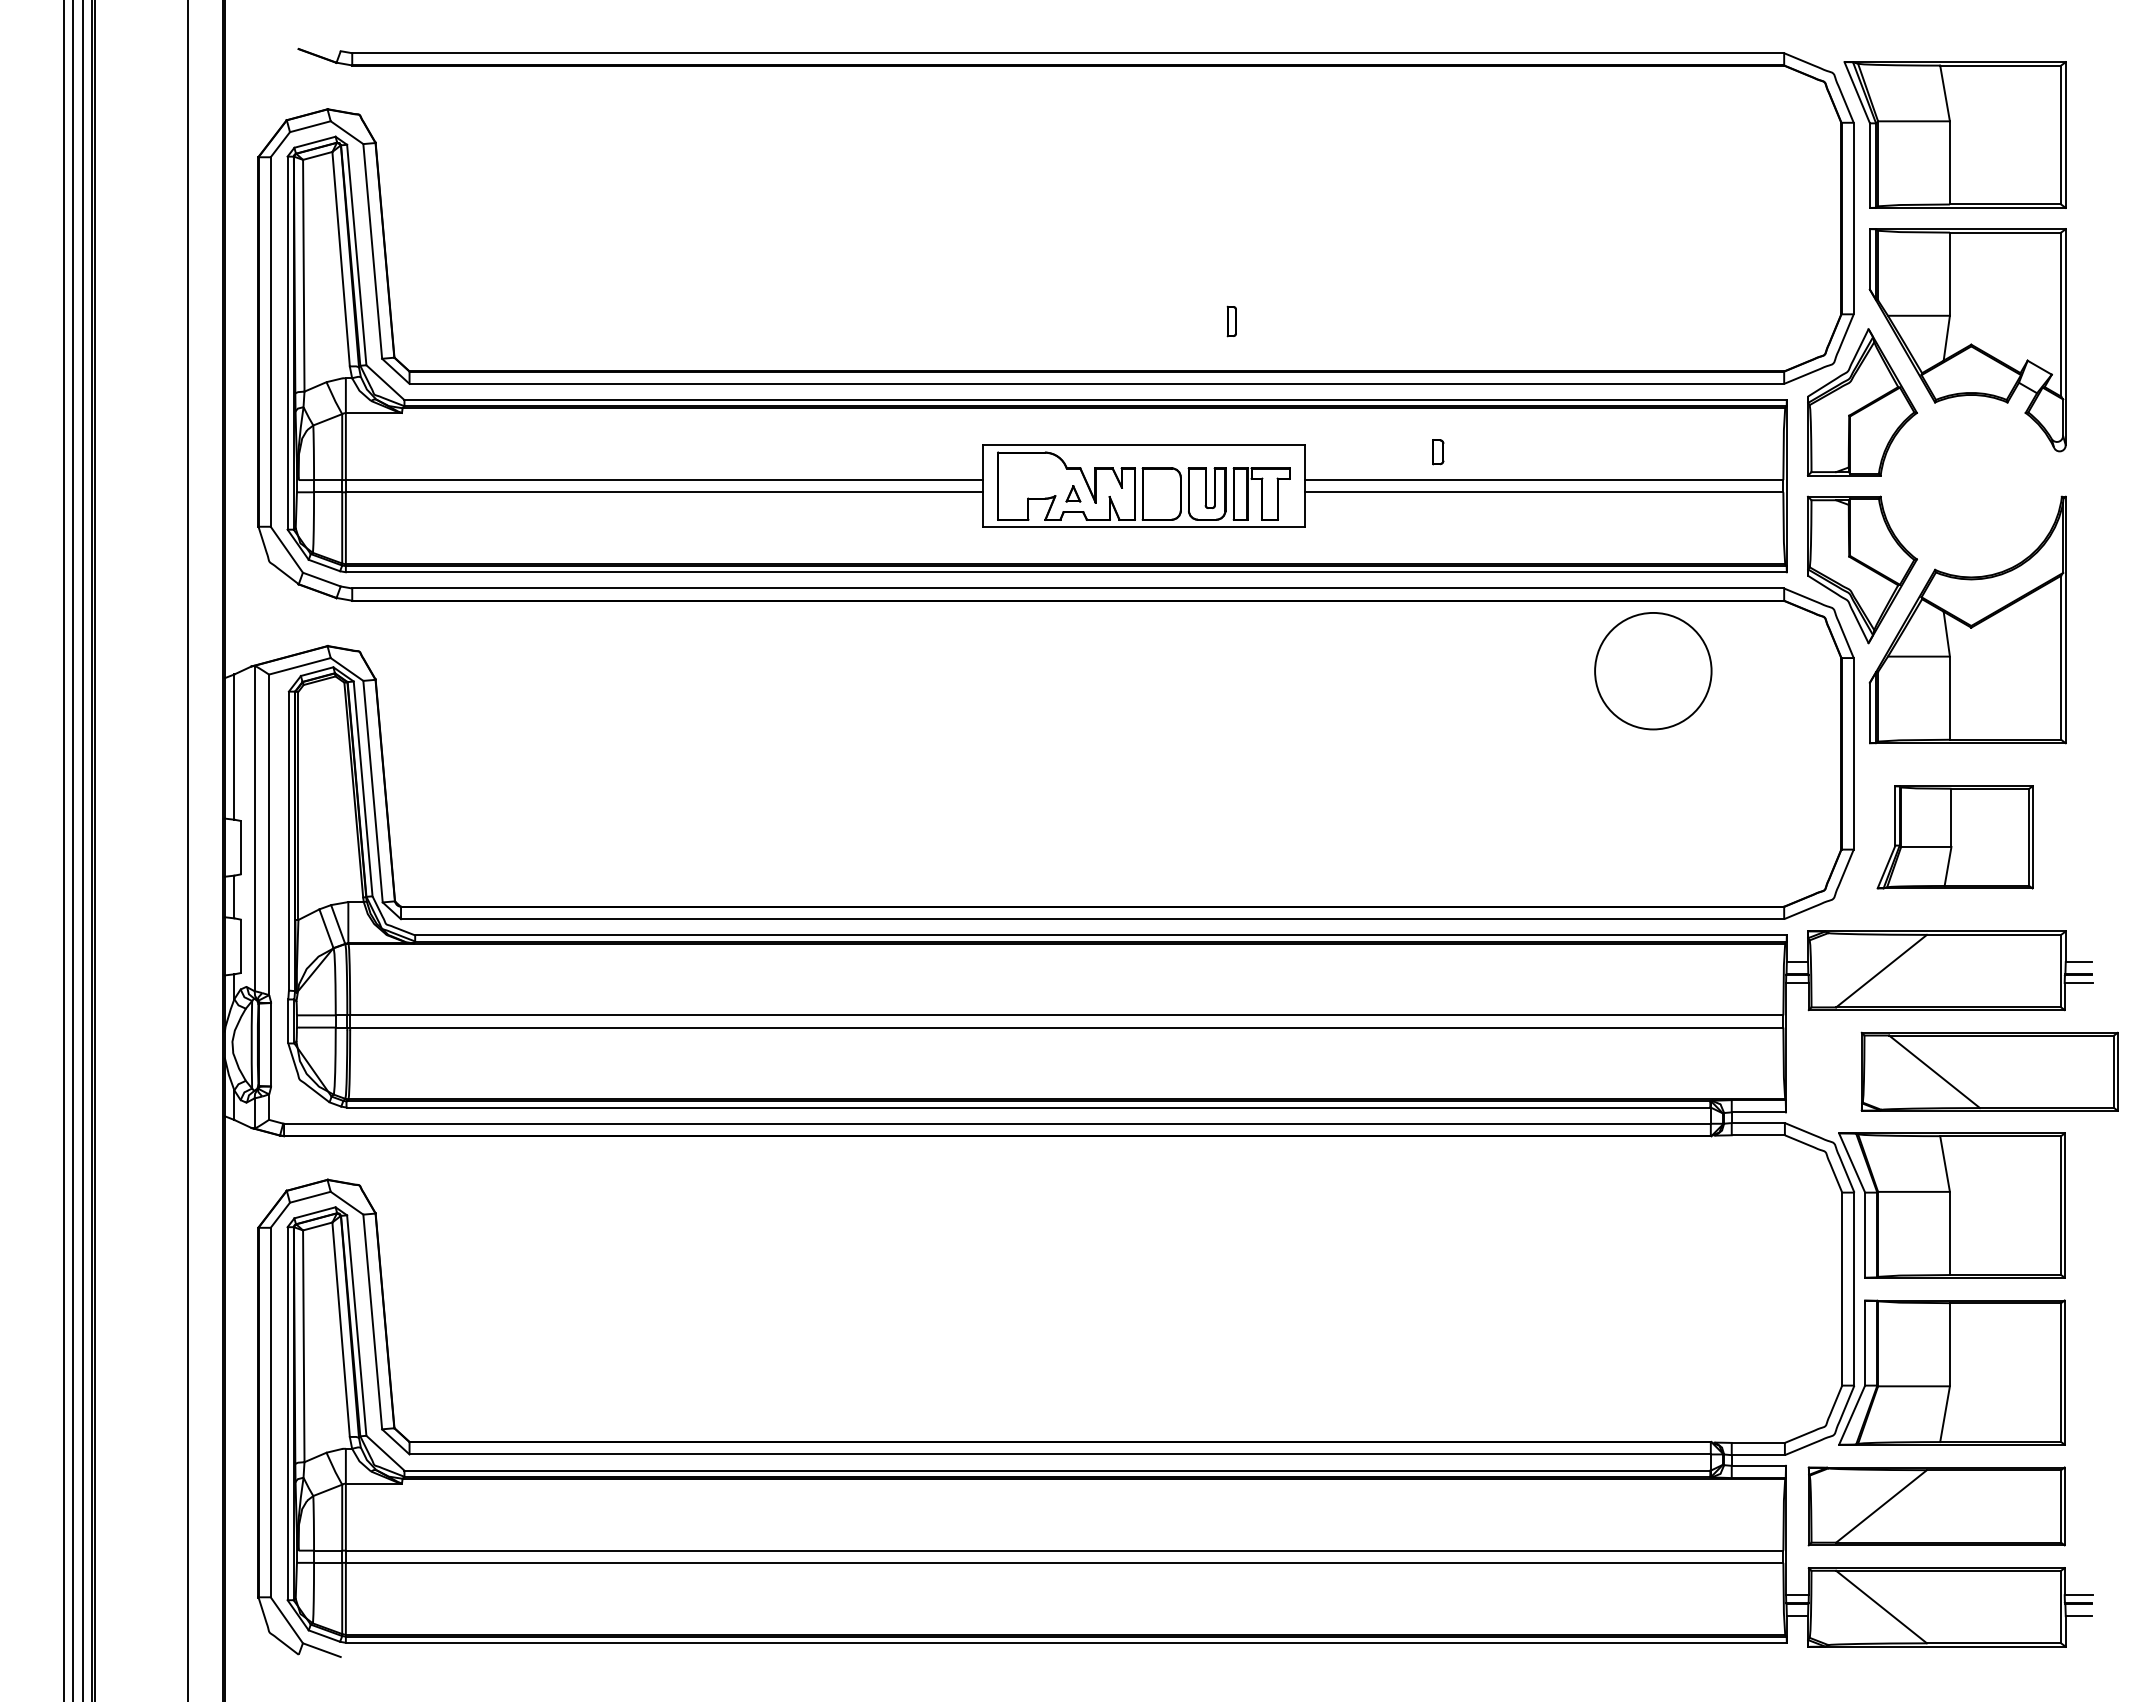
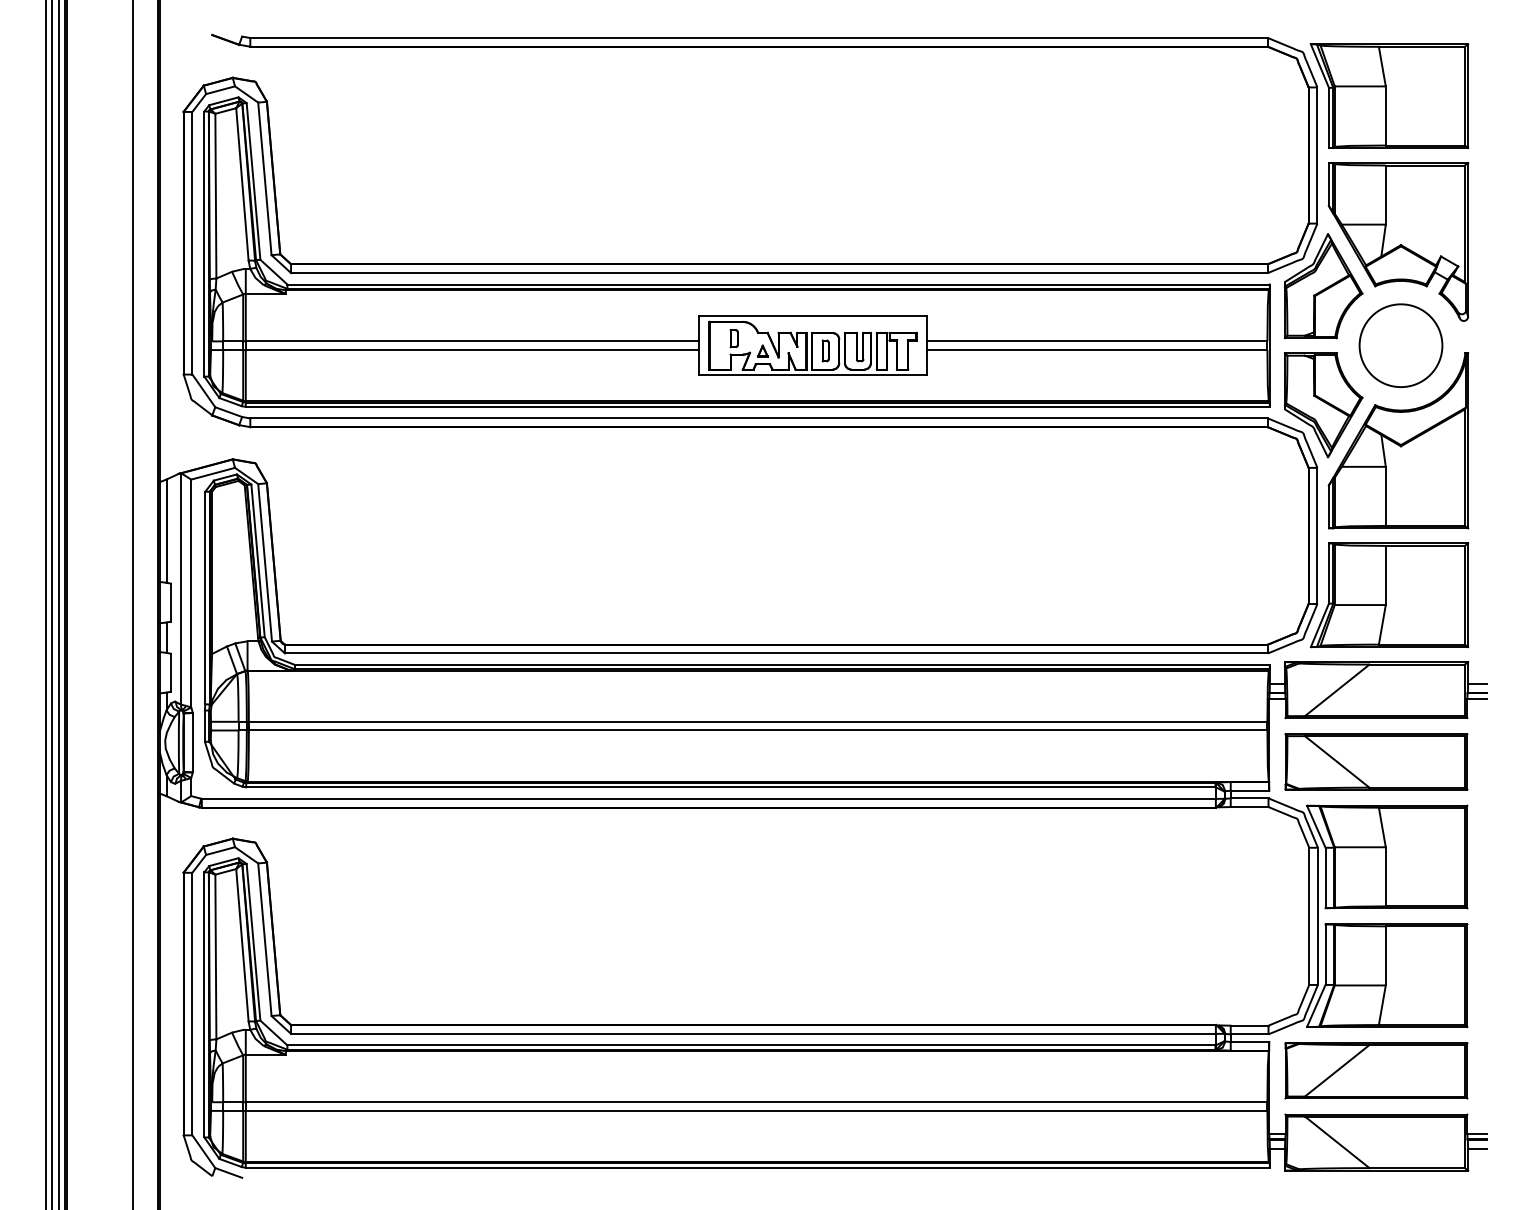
part: (1231, 321) -> (825, 350), moved
part: (1438, 452) -> (734, 338), moved
circle: (1653, 671) -> (1401, 345), moved
part: (1954, 837) -> (1389, 595), size x1.43
part: (1989, 1071) -> (1376, 761), moved

